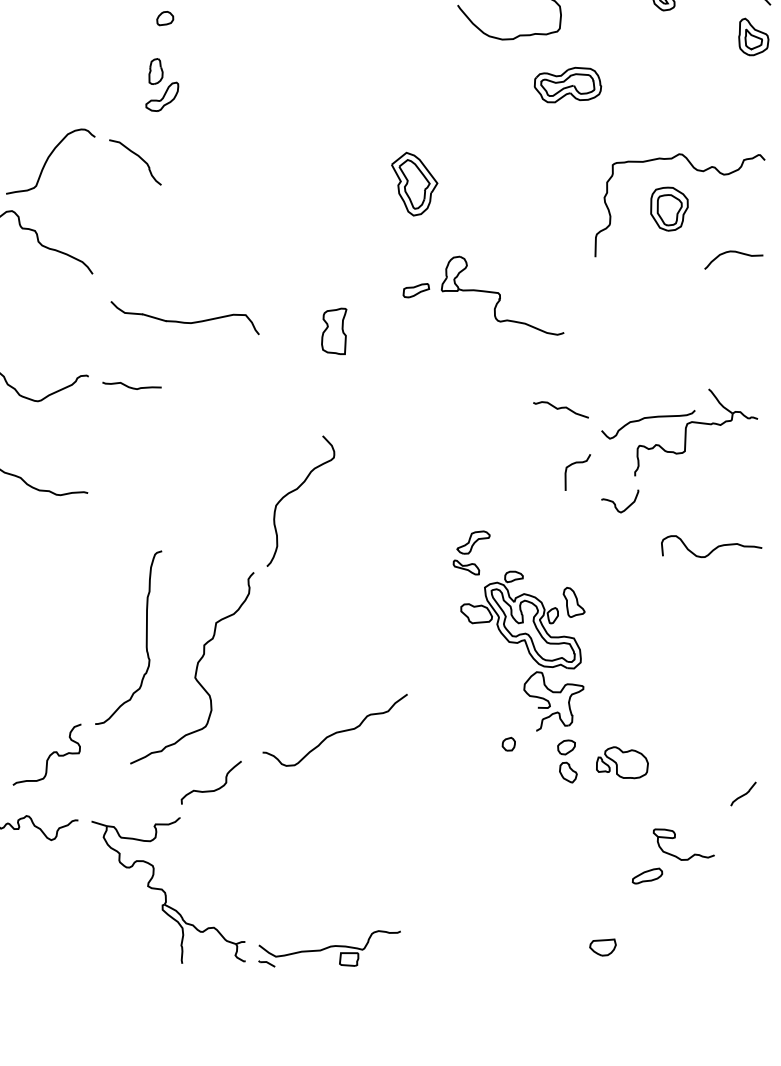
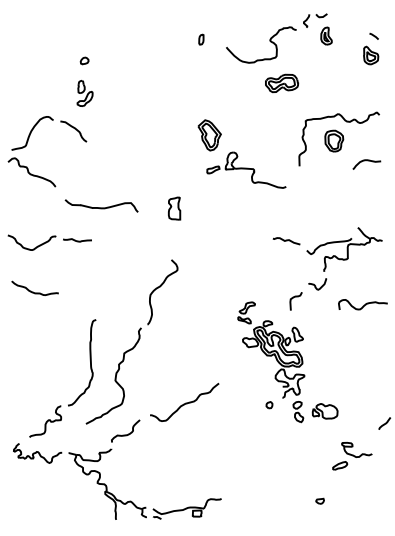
part: (484, 293) -> (246, 169), moved
curve: (572, 466) -> (293, 298), moved
part: (601, 945) -> (319, 500), size x0.62

